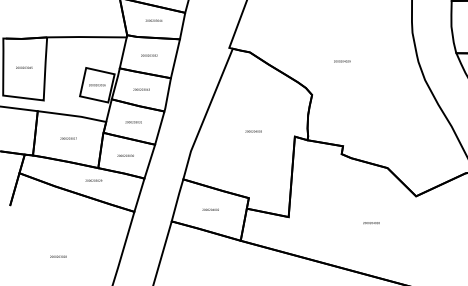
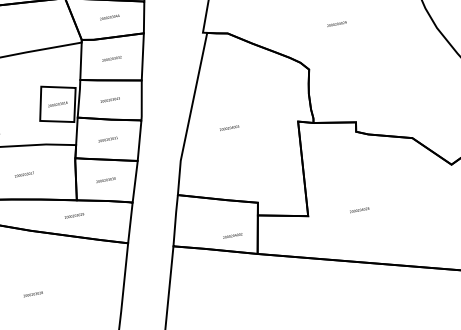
text: (253, 131) -> (229, 128), moved
text: (68, 138) -> (24, 174), moved
text: (210, 209) -> (232, 235), moved
text: (371, 223) -> (359, 210), moved
text: (58, 256) -> (33, 294), moved

